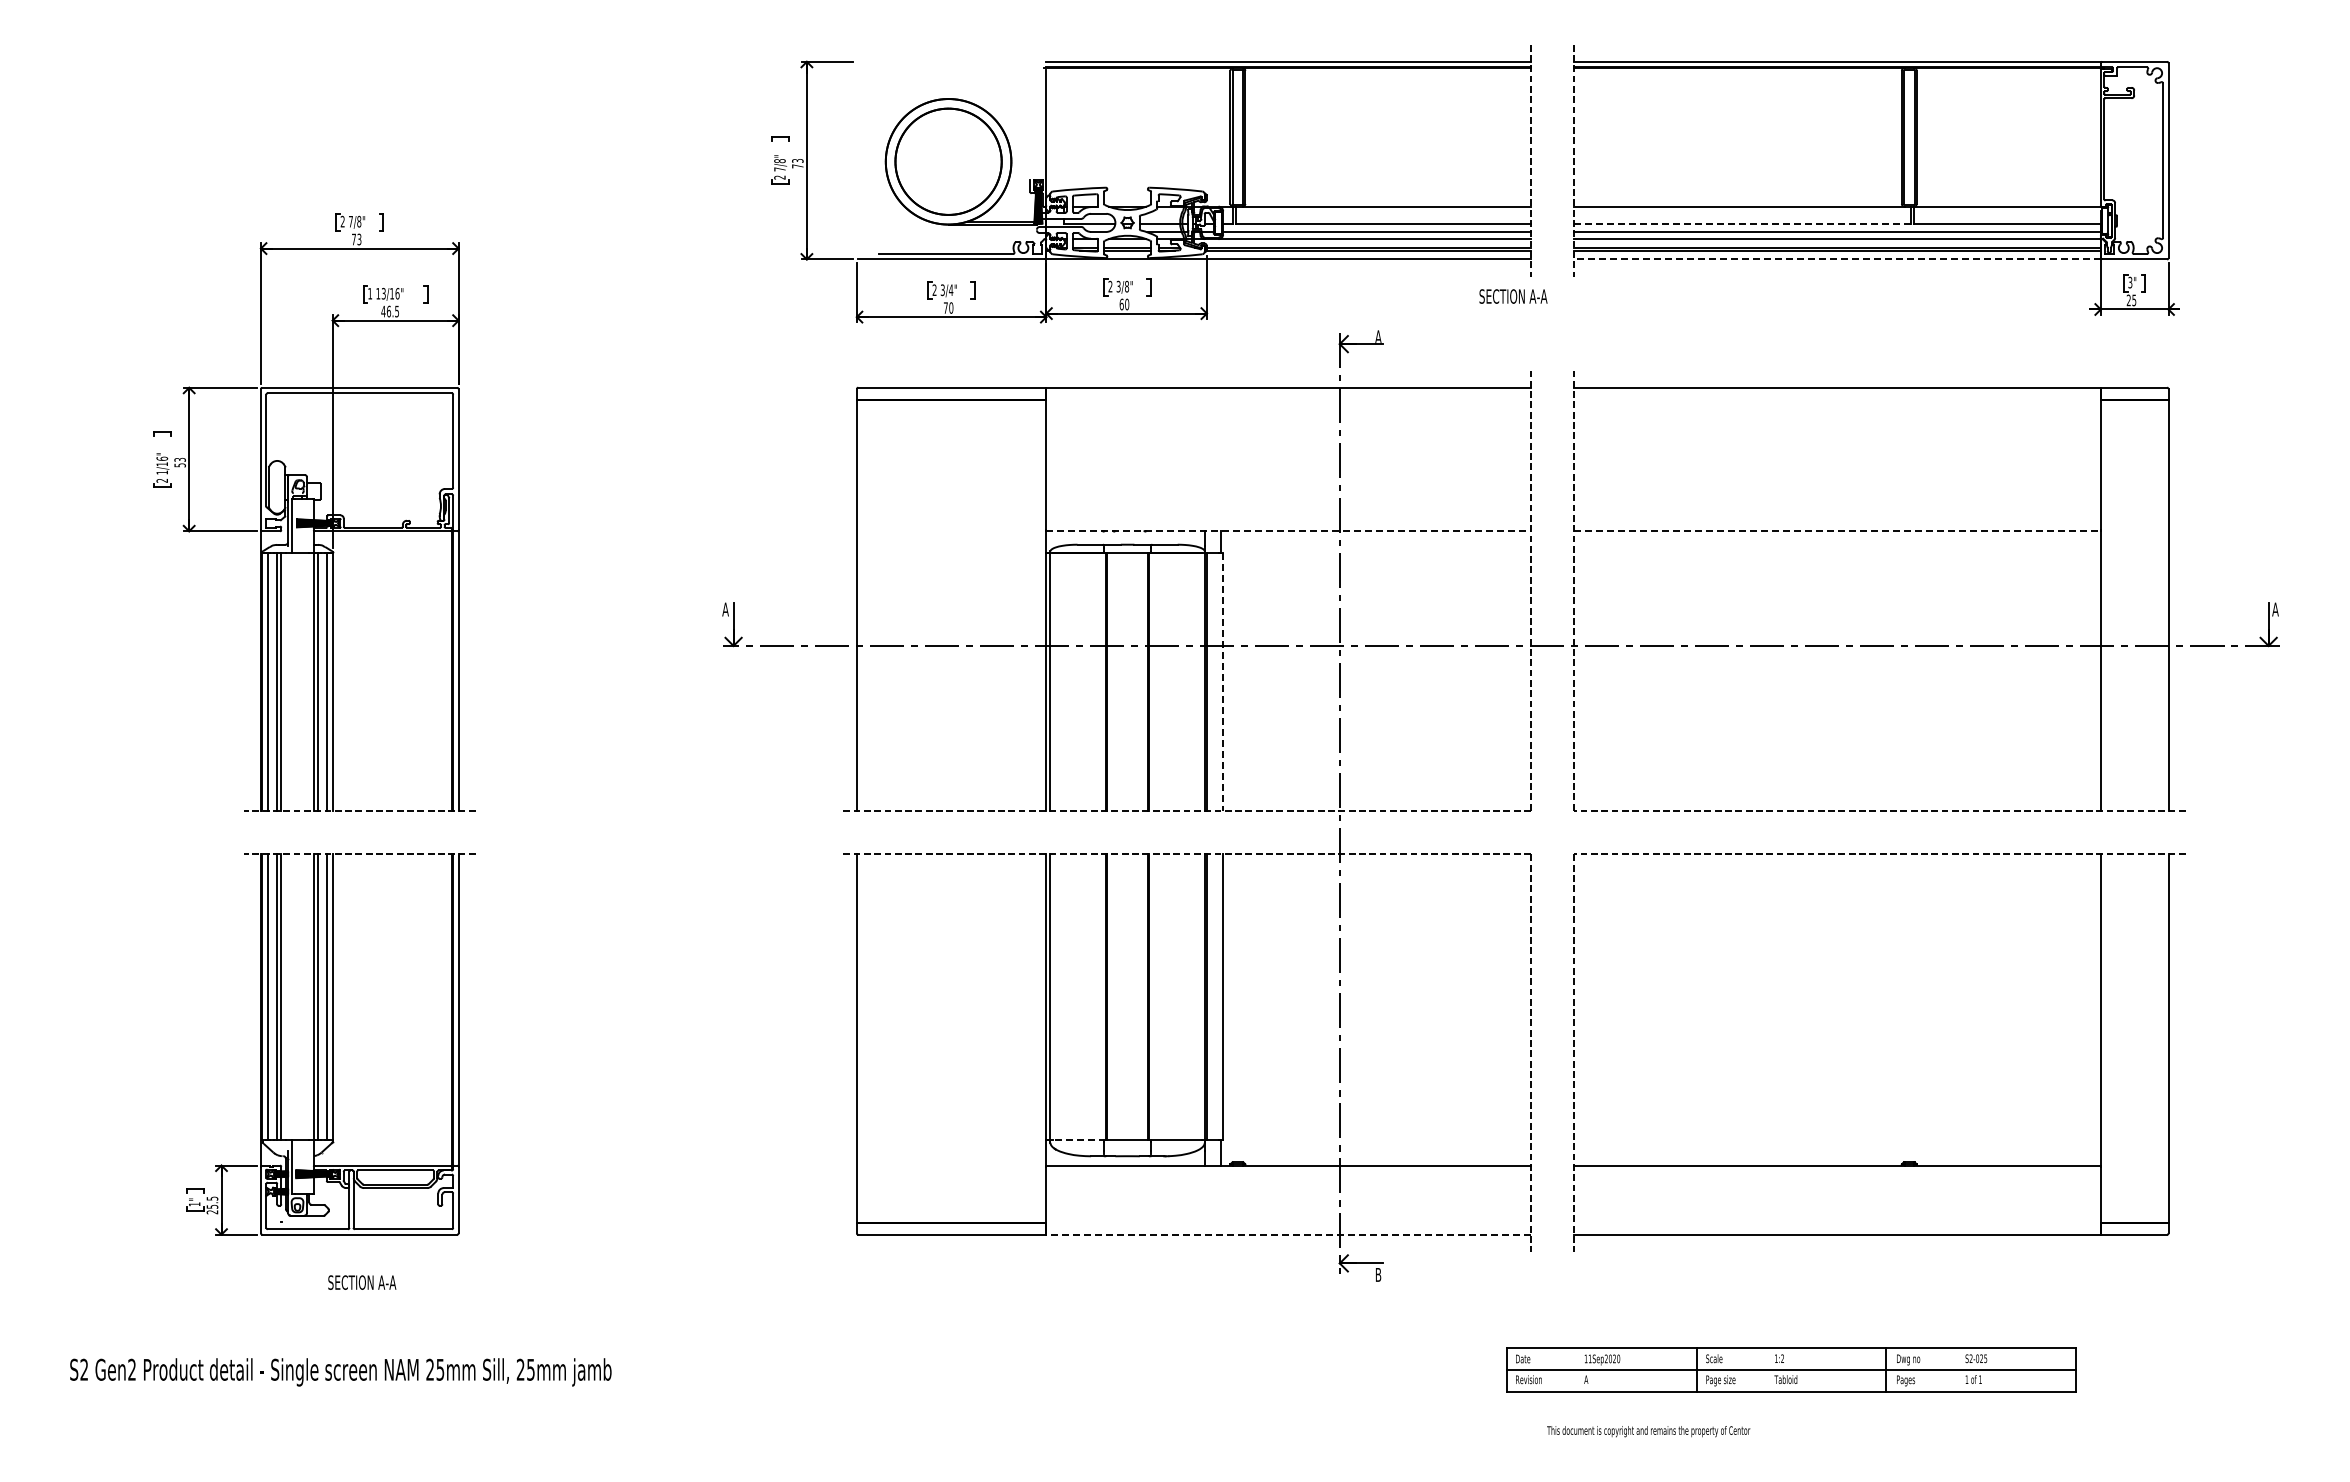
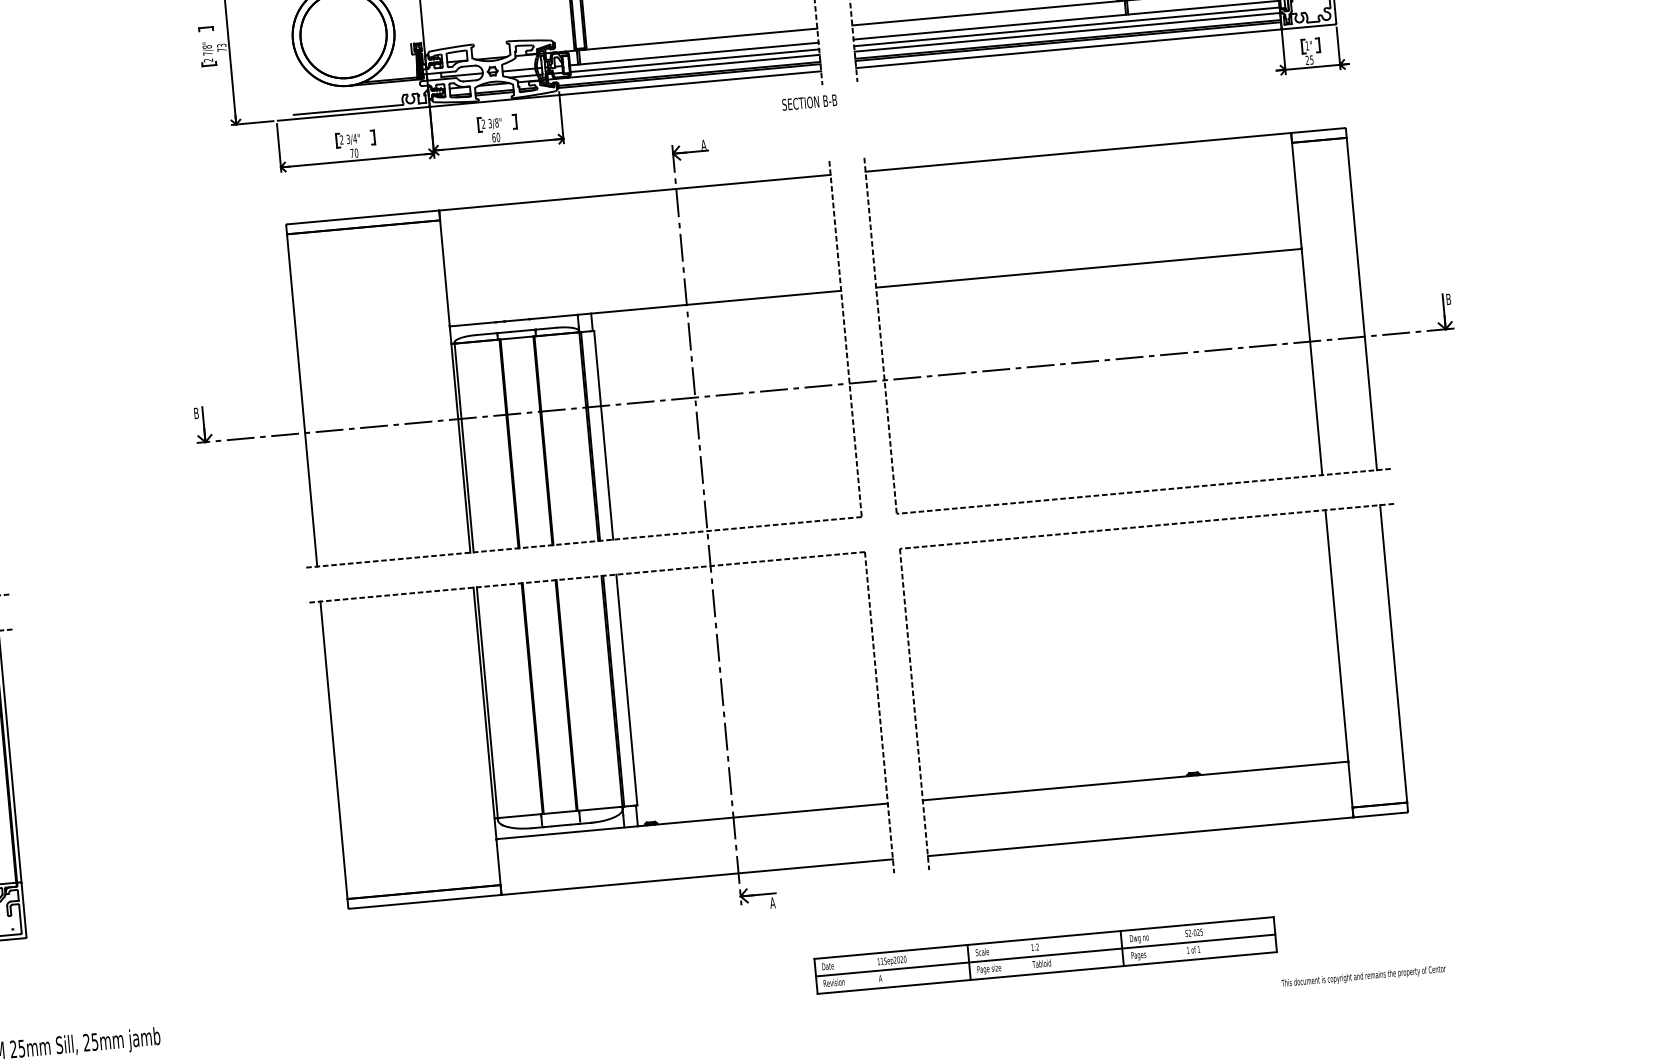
line: (1742, 224) -> (989, 27), dashed -> solid
line: (1836, 259) -> (1068, 48), dashed -> solid
text: (2130, 282) -> (1307, 45), 3" -> 1"
text: (1538, 296) -> (830, 100), SECTION A-A -> SECTION B-B
line: (1289, 531) -> (646, 308), dashed -> solid
line: (1837, 531) -> (1088, 268), dashed -> solid
text: (725, 609) -> (196, 413), A -> B
text: (2275, 609) -> (1448, 299), A -> B
line: (1223, 682) -> (604, 435), dashed -> solid
line: (1079, 1140) -> (521, 816), dashed -> solid
line: (1288, 1234) -> (697, 876), dashed -> solid
text: (1378, 1274) -> (772, 902), B -> A
part: (1791, 1369) -> (1045, 955), moved
text: (1648, 1431) -> (1363, 976), moved

